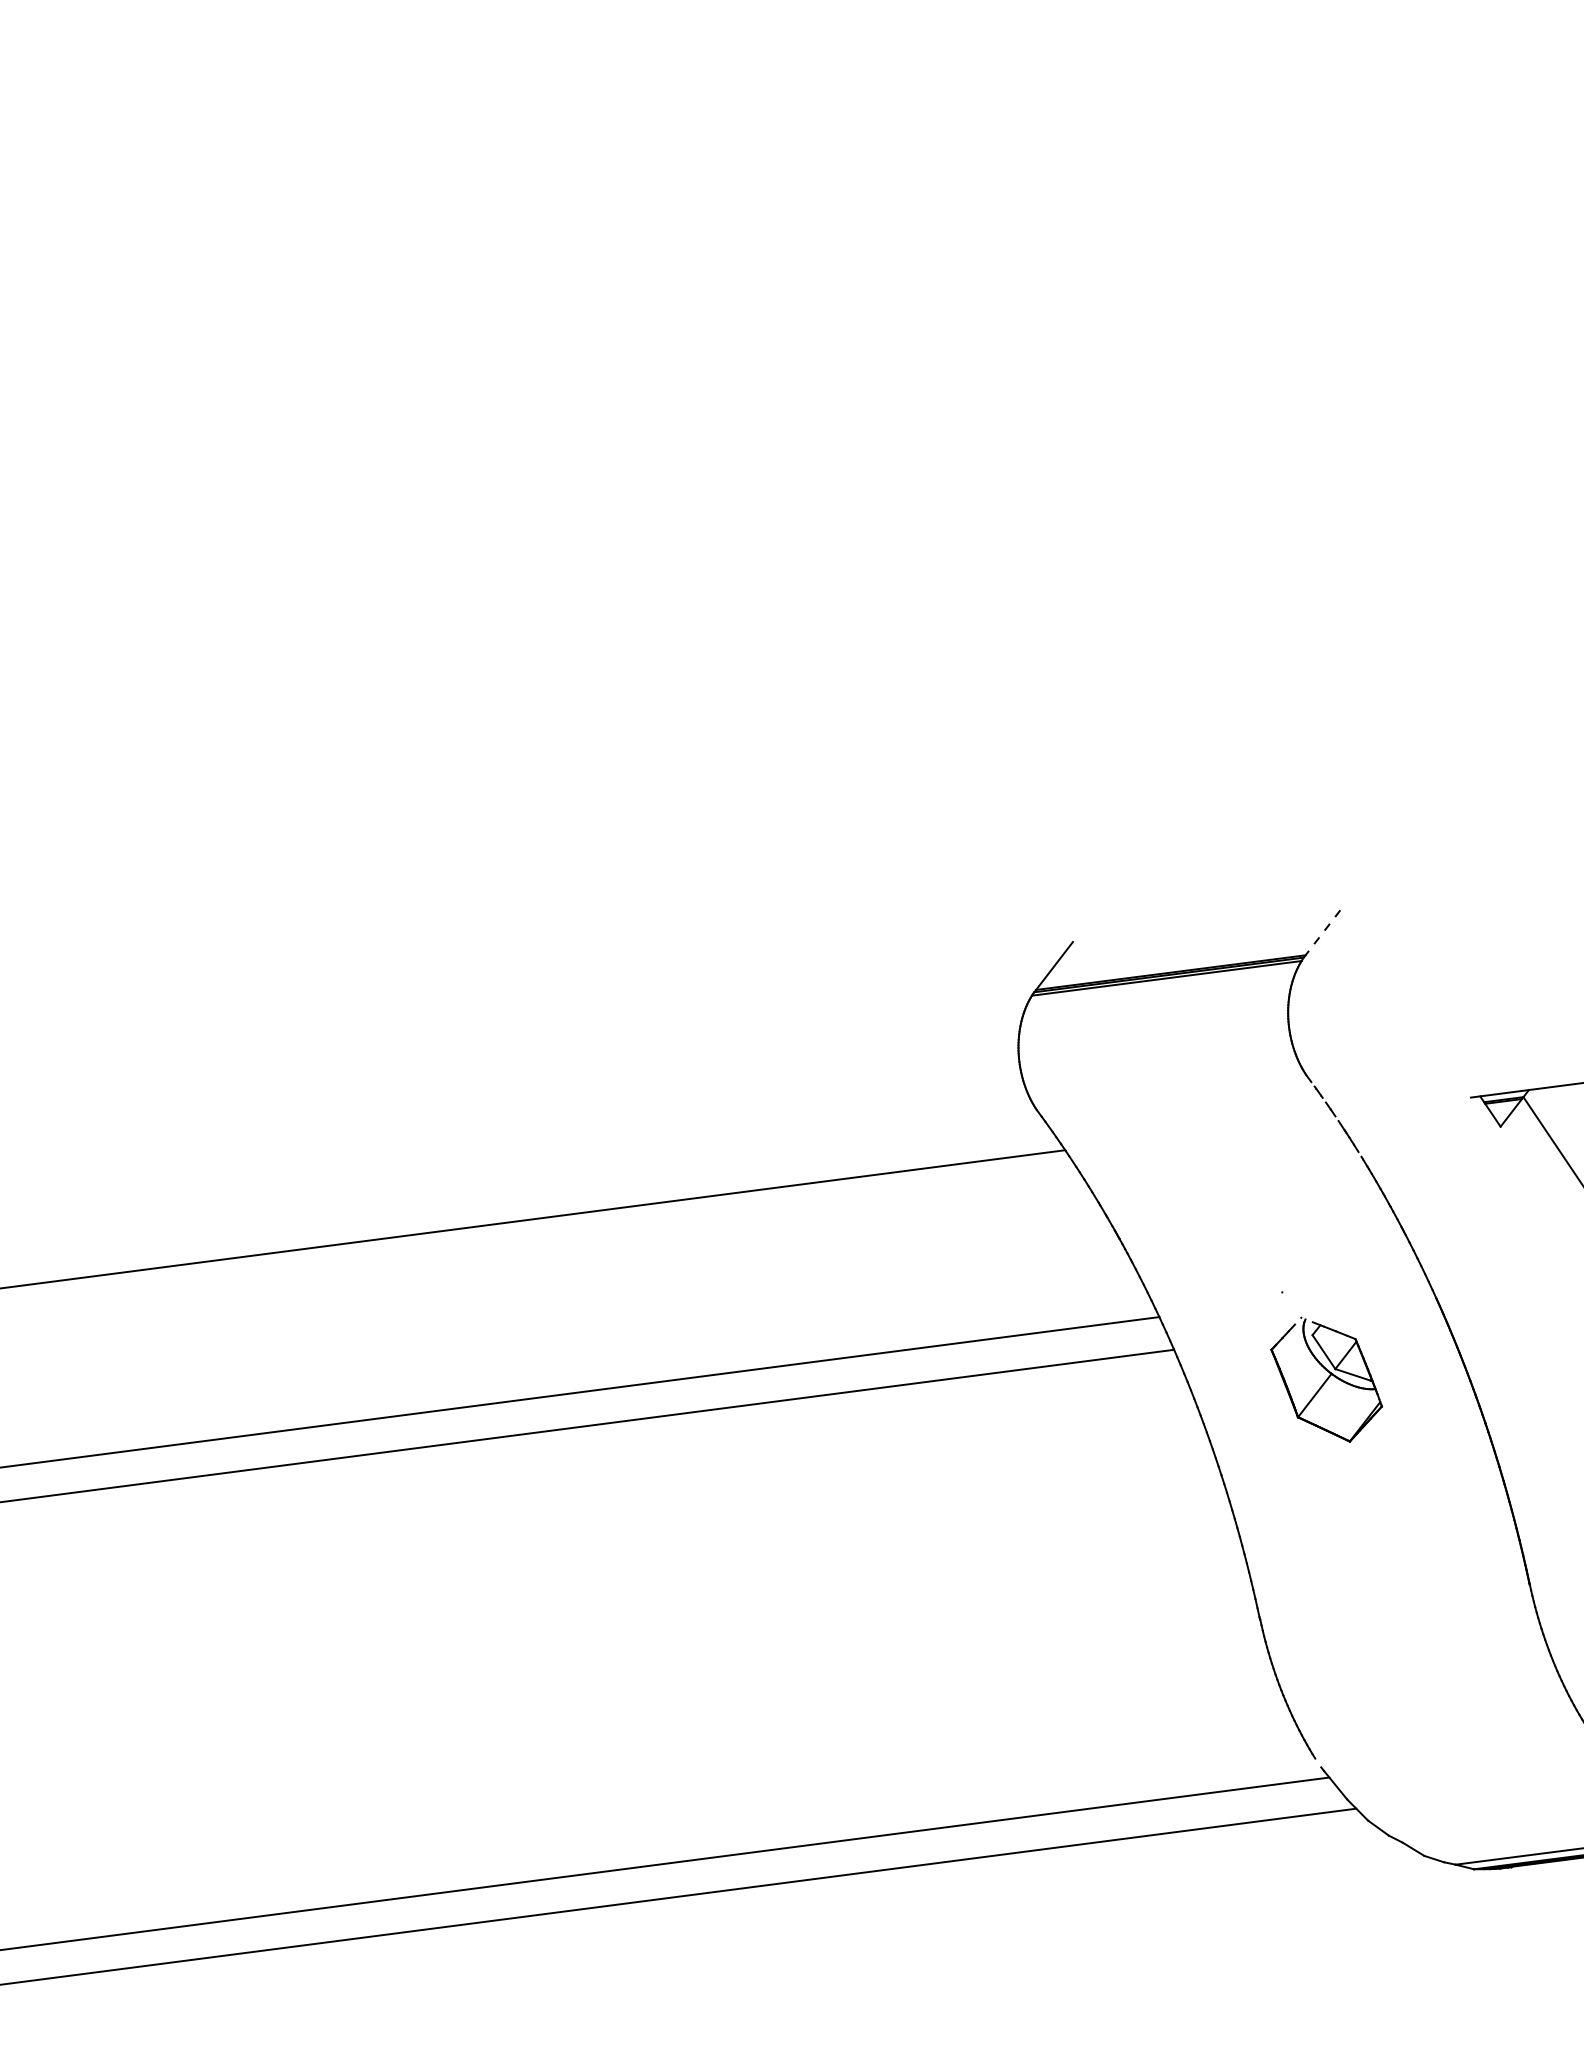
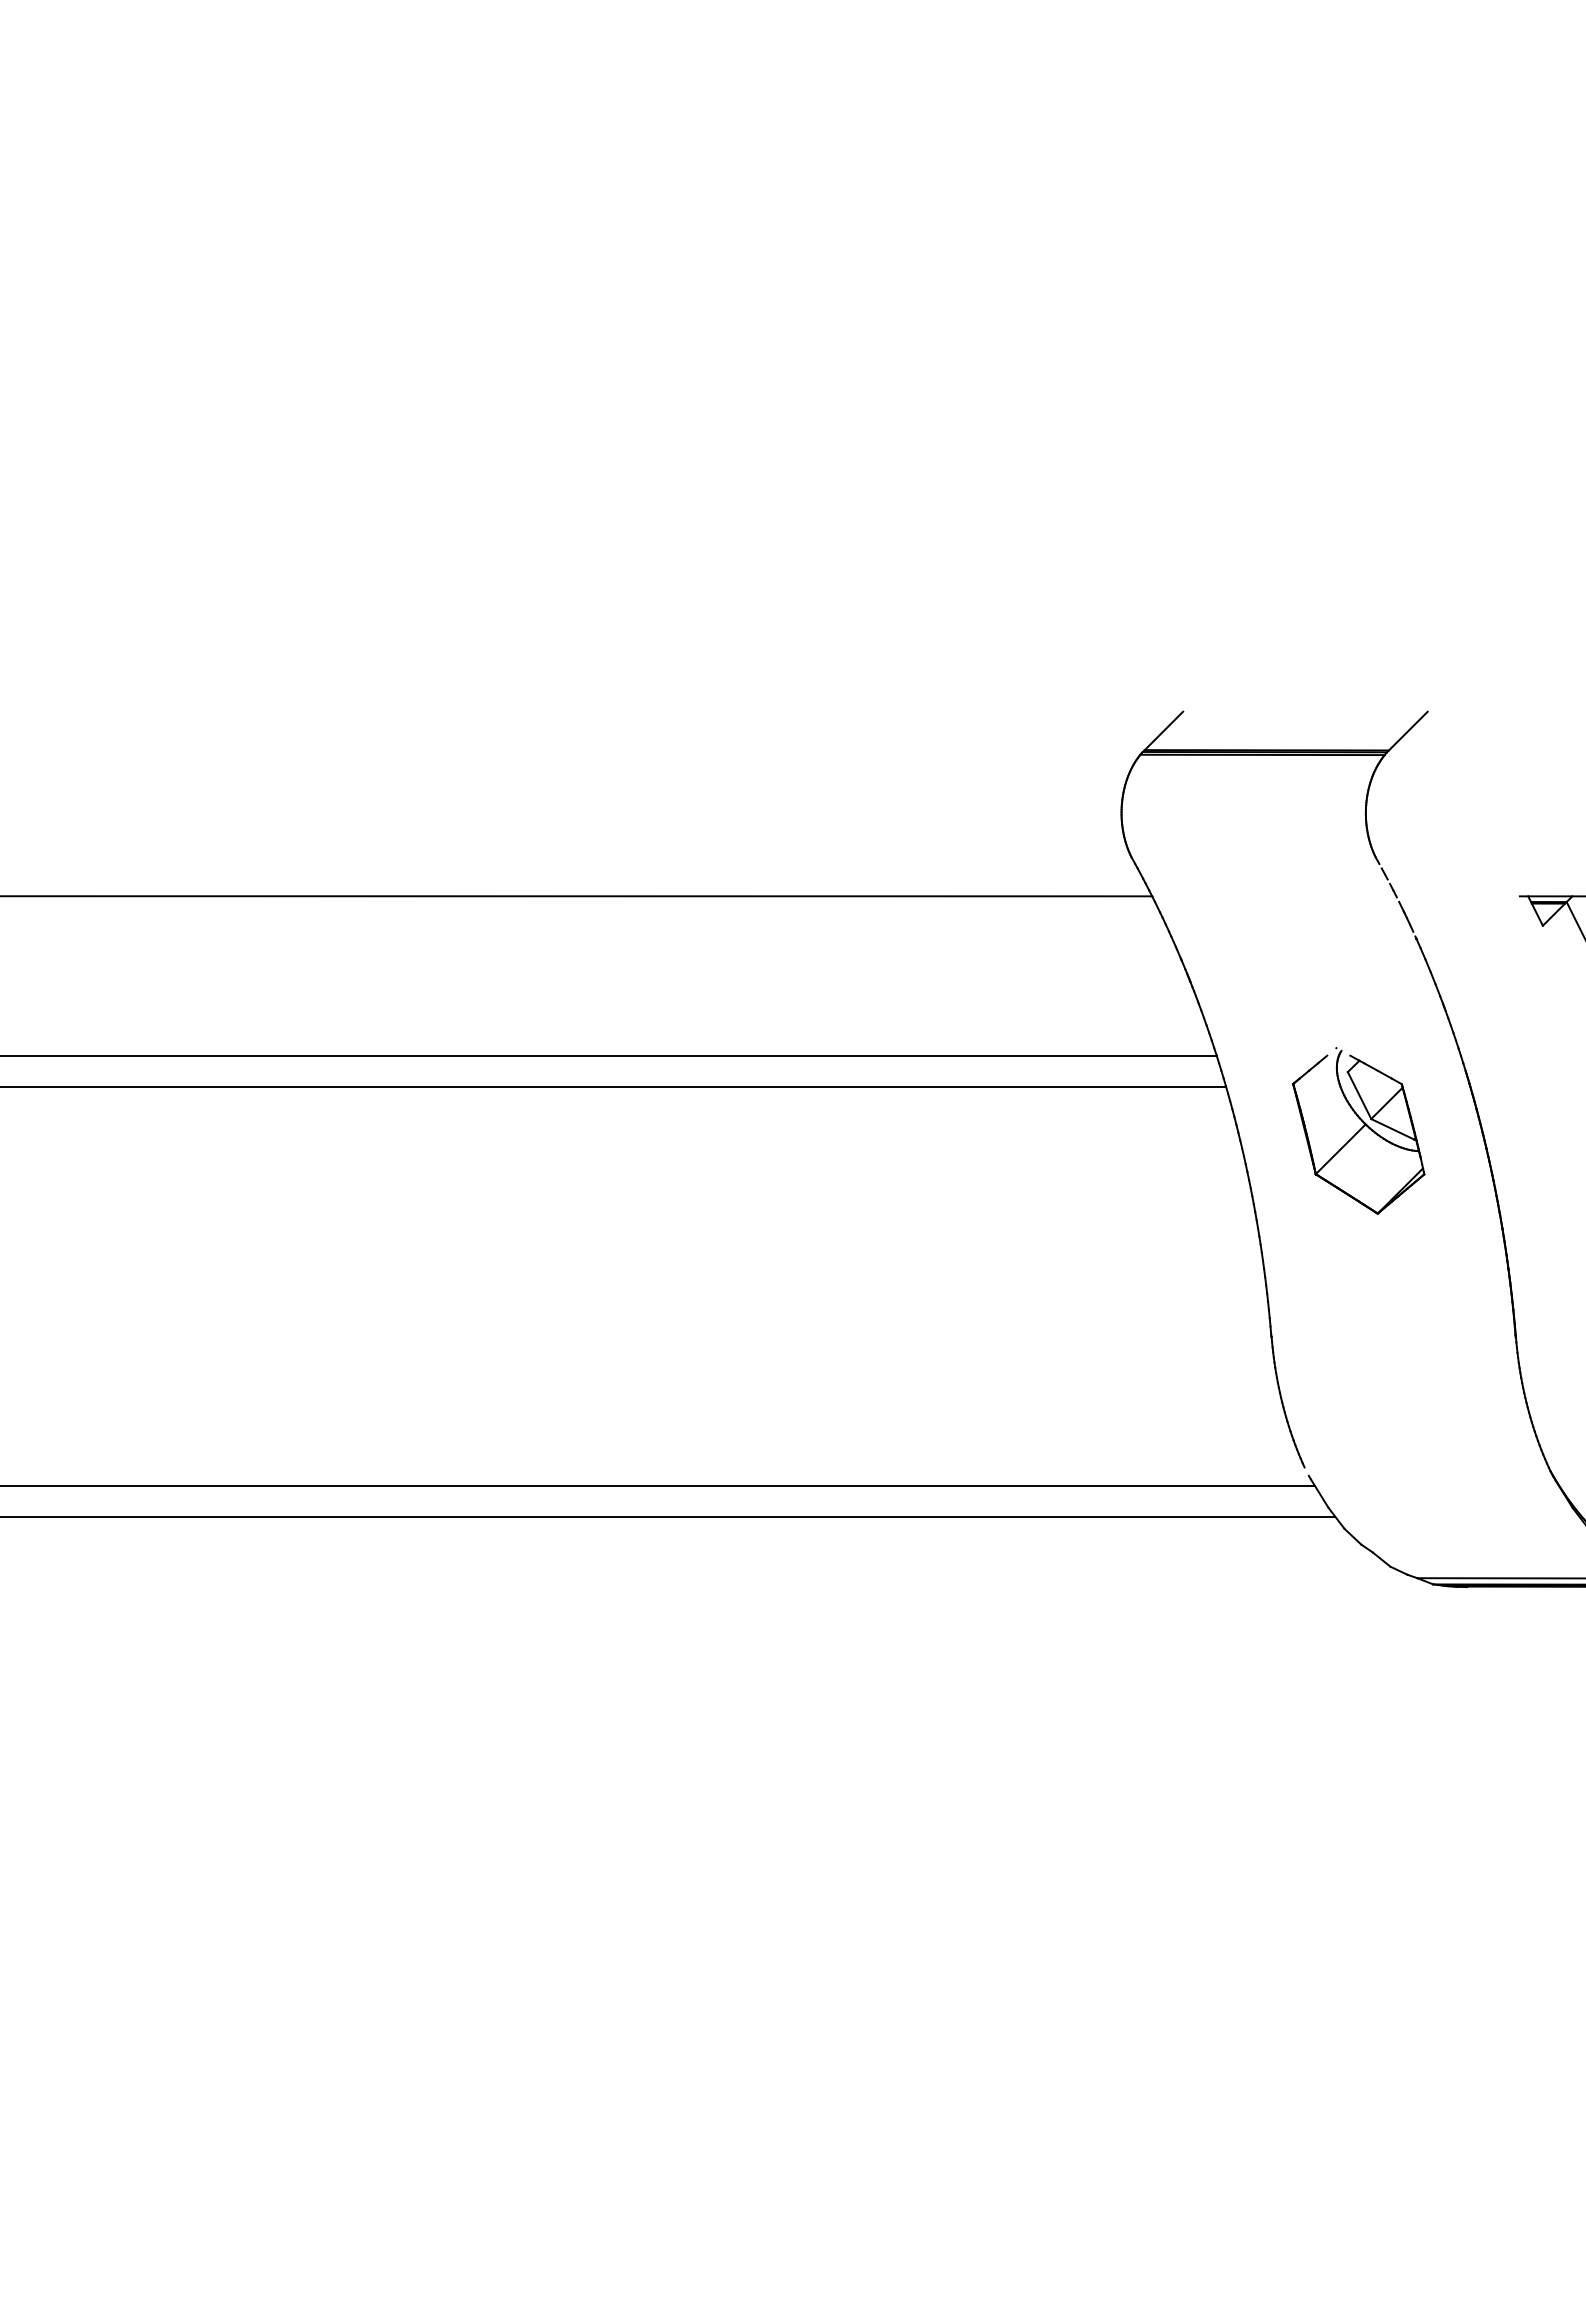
line: (1323, 932) -> (1407, 732), dashed -> solid
part: (1326, 1379) -> (1358, 1130), size x1.43

